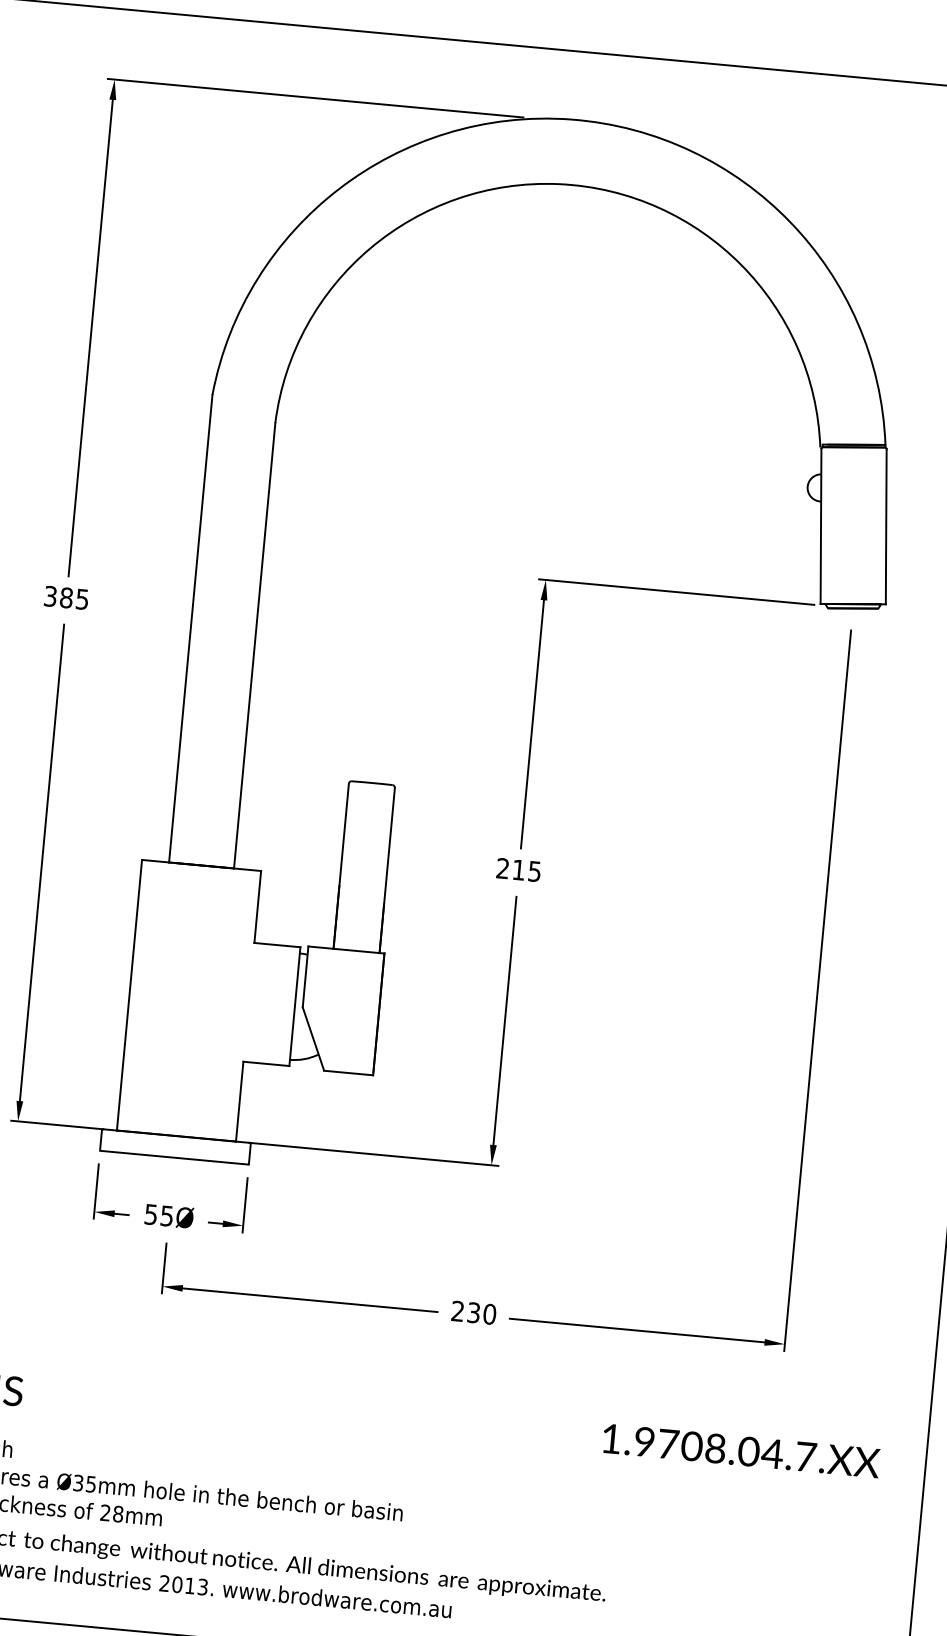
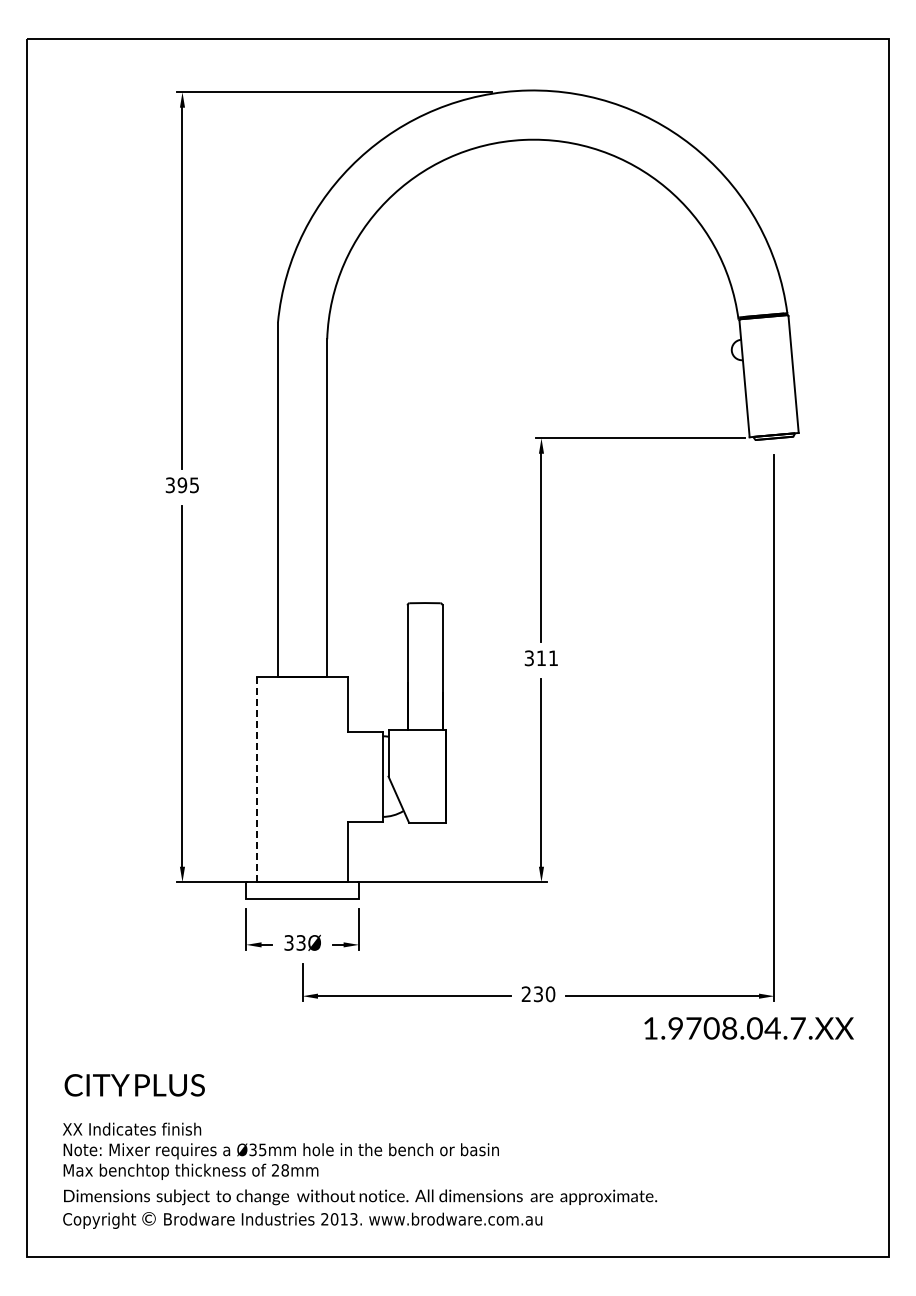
text: (66, 598) -> (182, 485), 385 -> 395
text: (517, 870) -> (540, 658), 215 -> 311
line: (129, 995) -> (257, 779), solid -> dashed
text: (159, 1214) -> (295, 942), 55Ø -> 33Ø
text: (740, 1450) -> (748, 1028), moved

